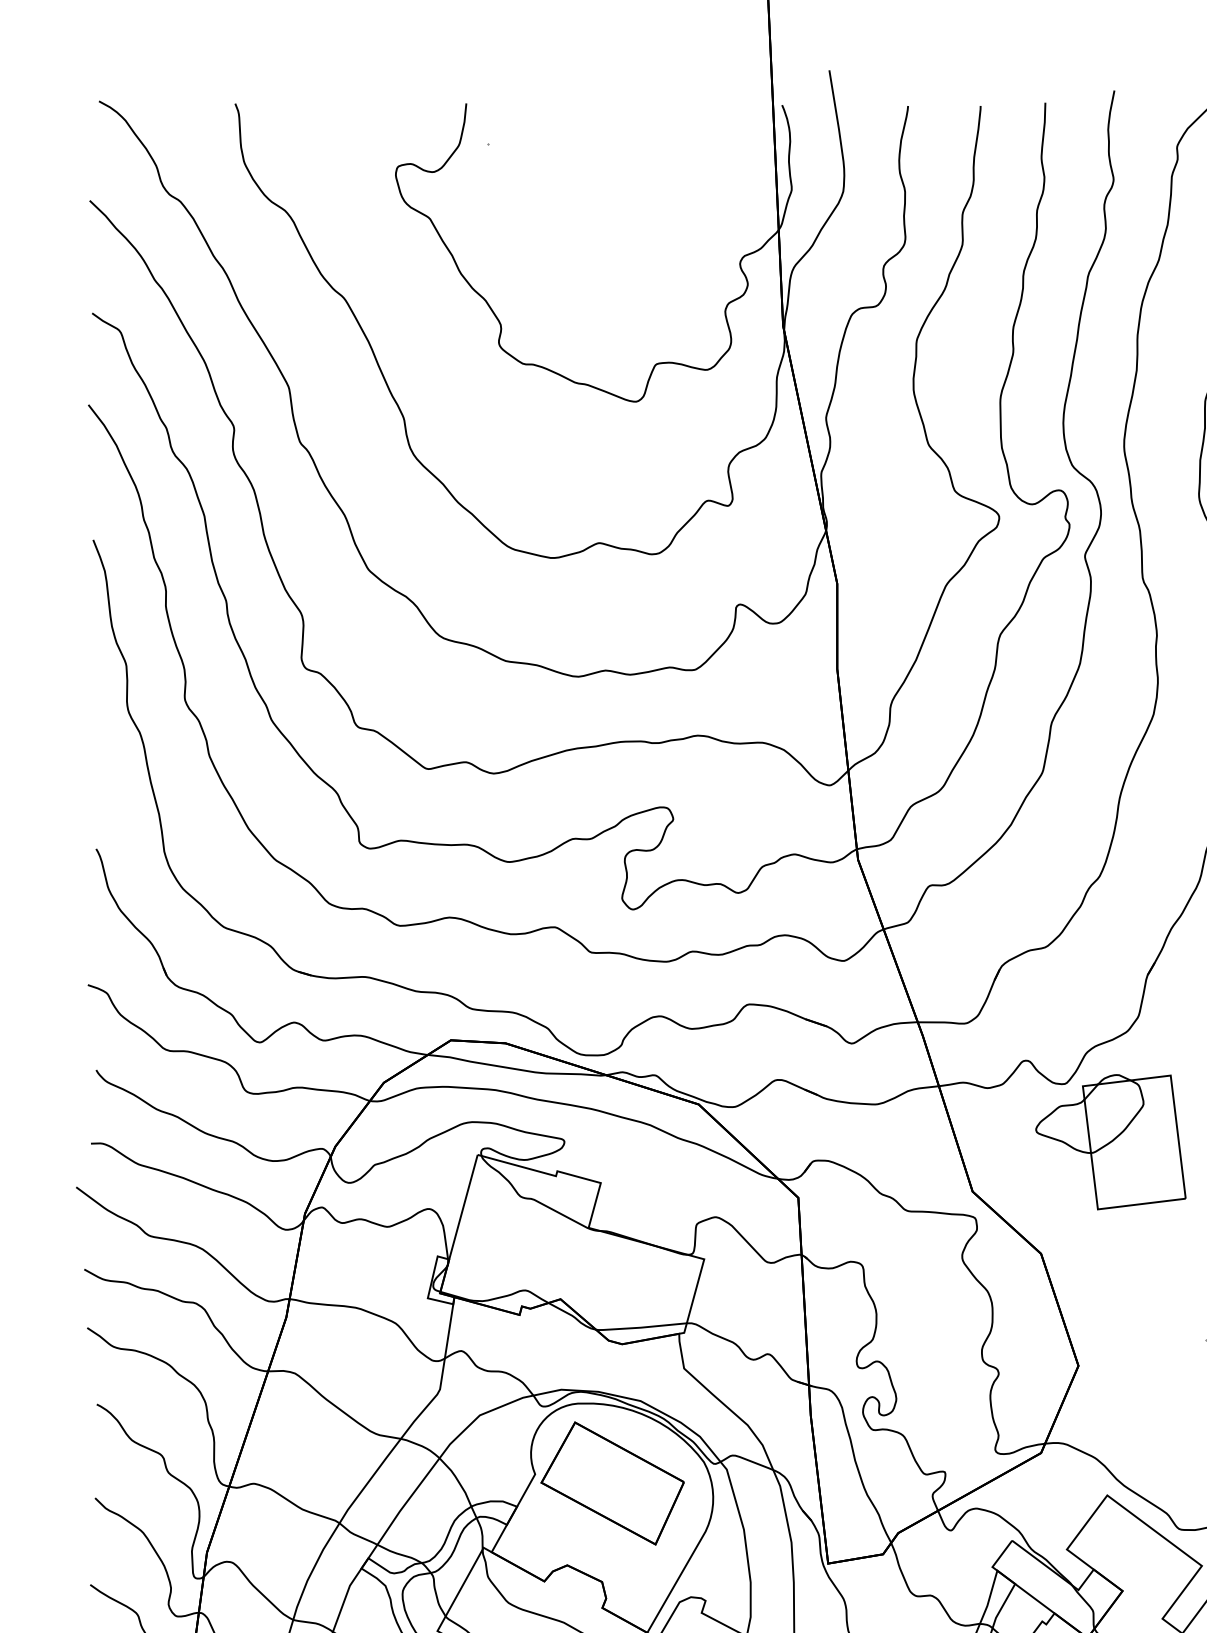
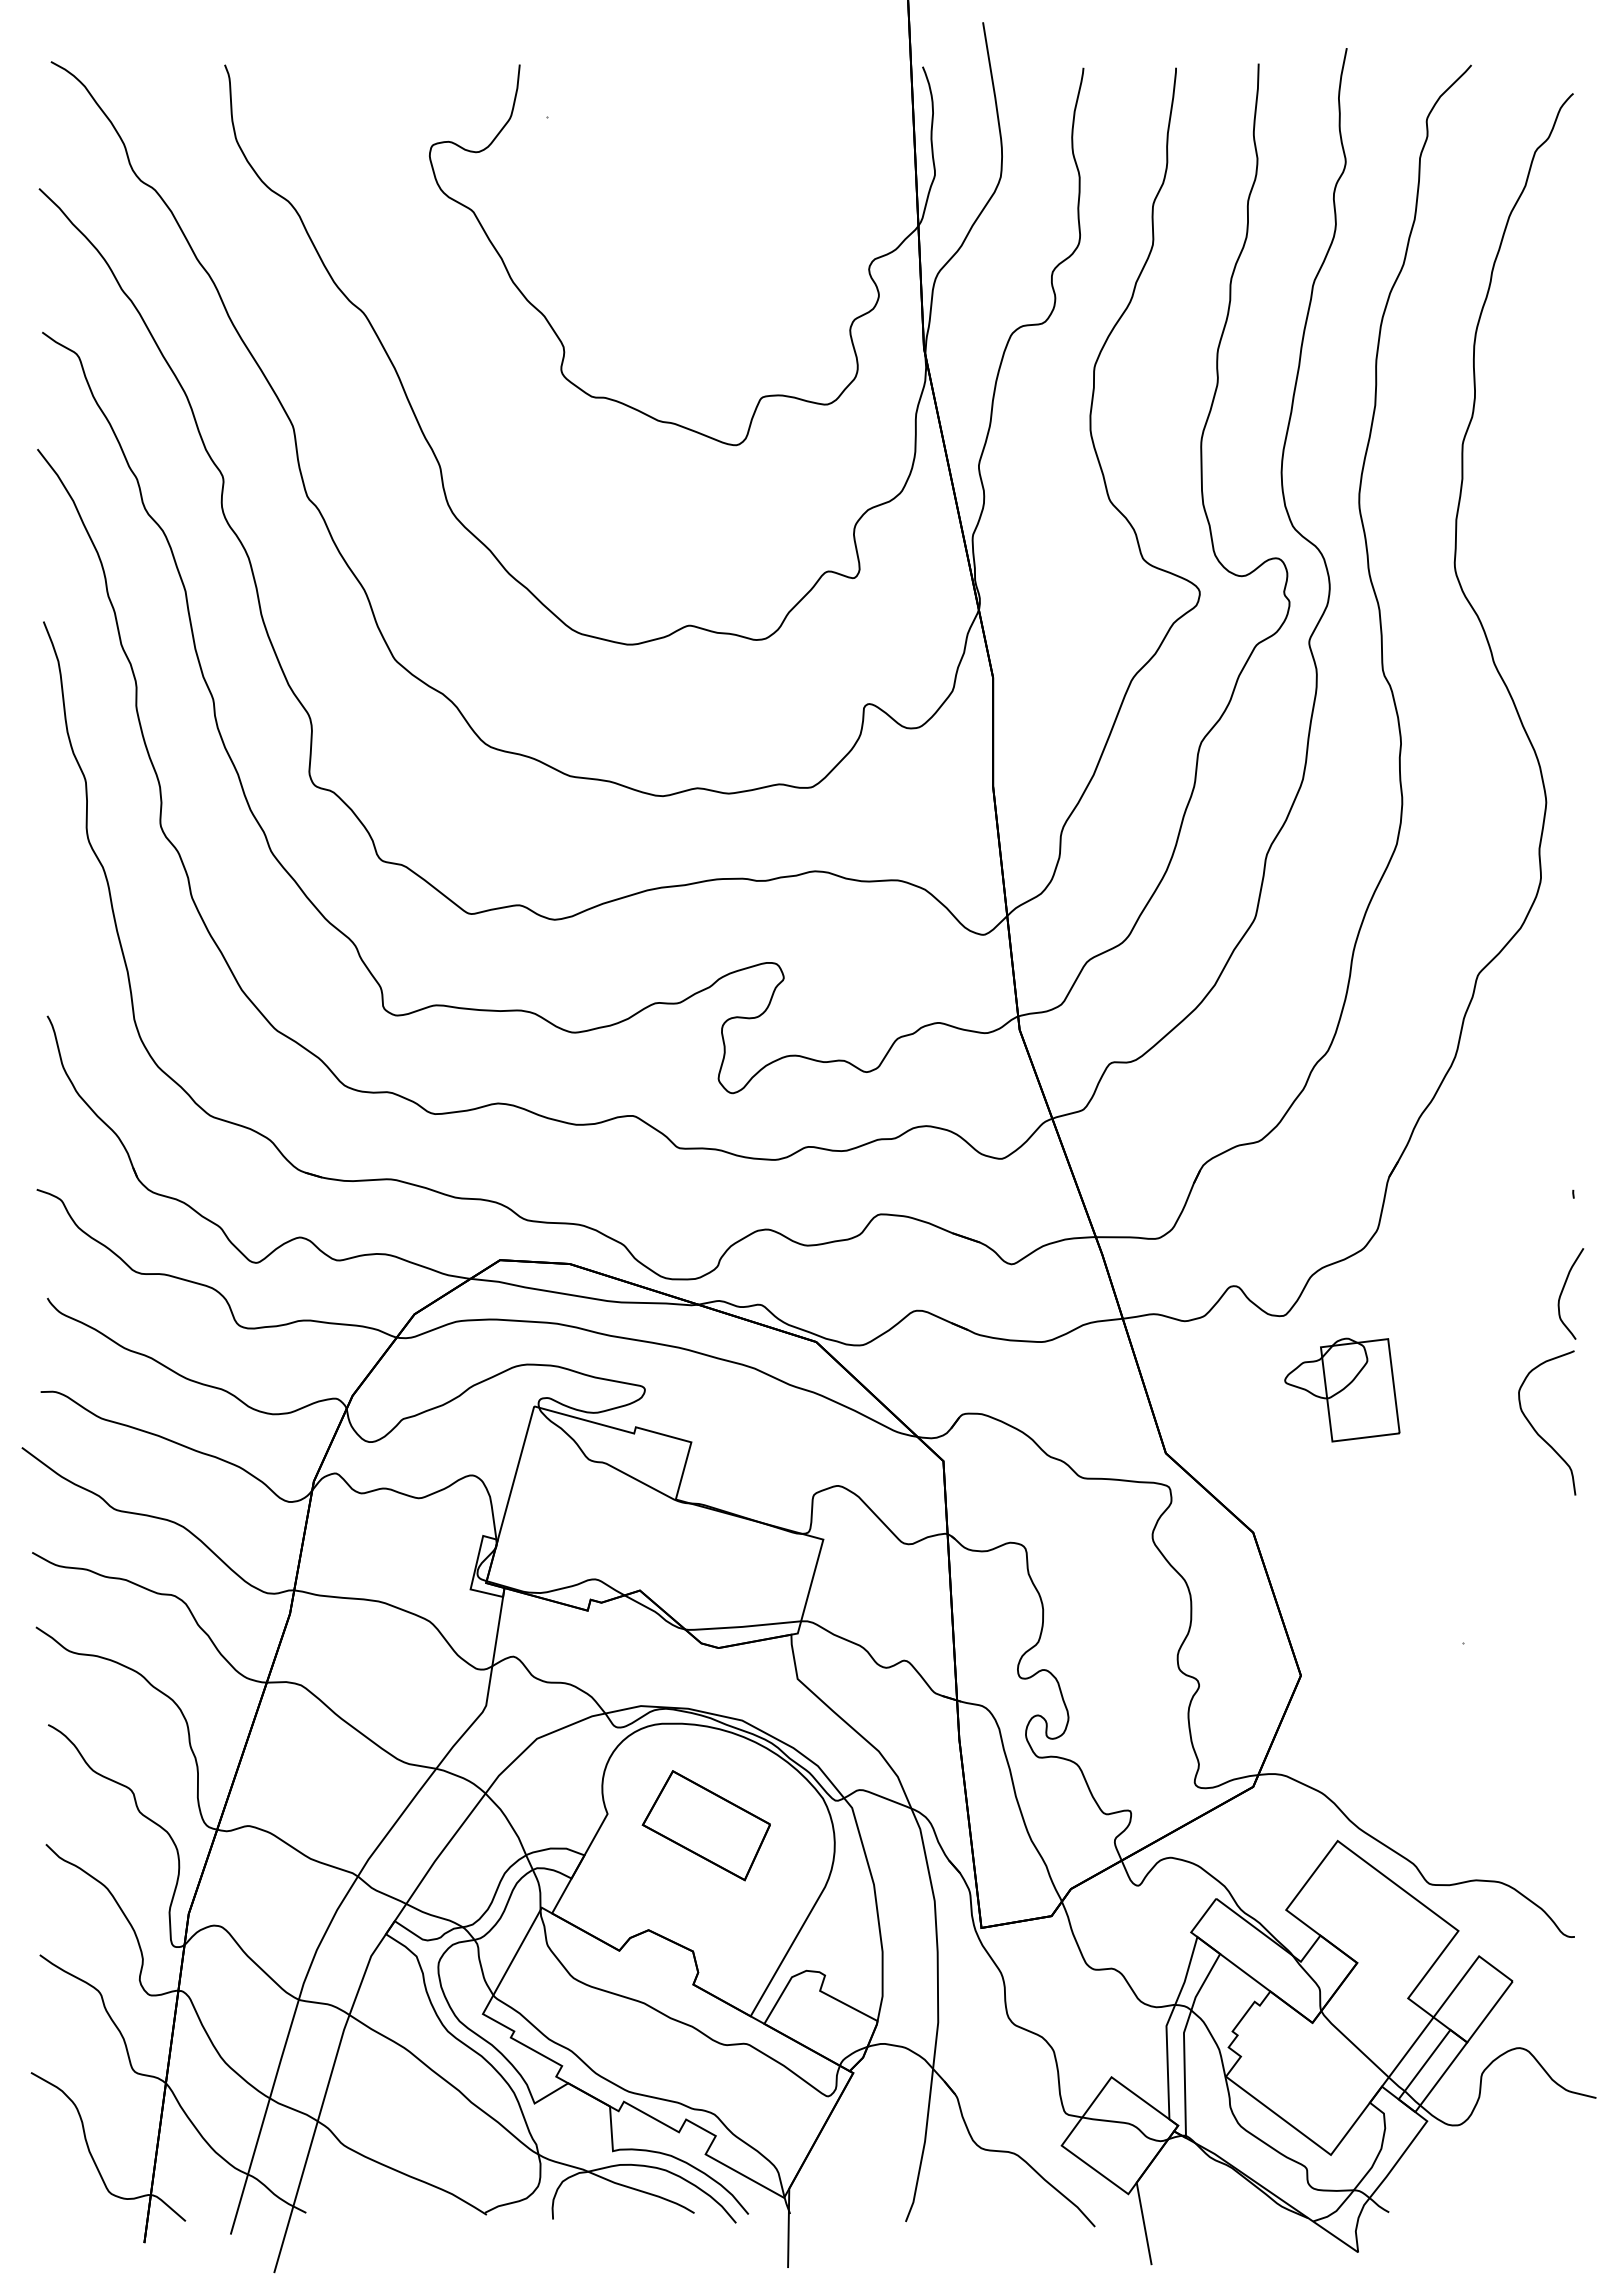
part: (1111, 1141) -> (1342, 1389), size x0.6
part: (612, 1483) -> (706, 1825), size x0.7

